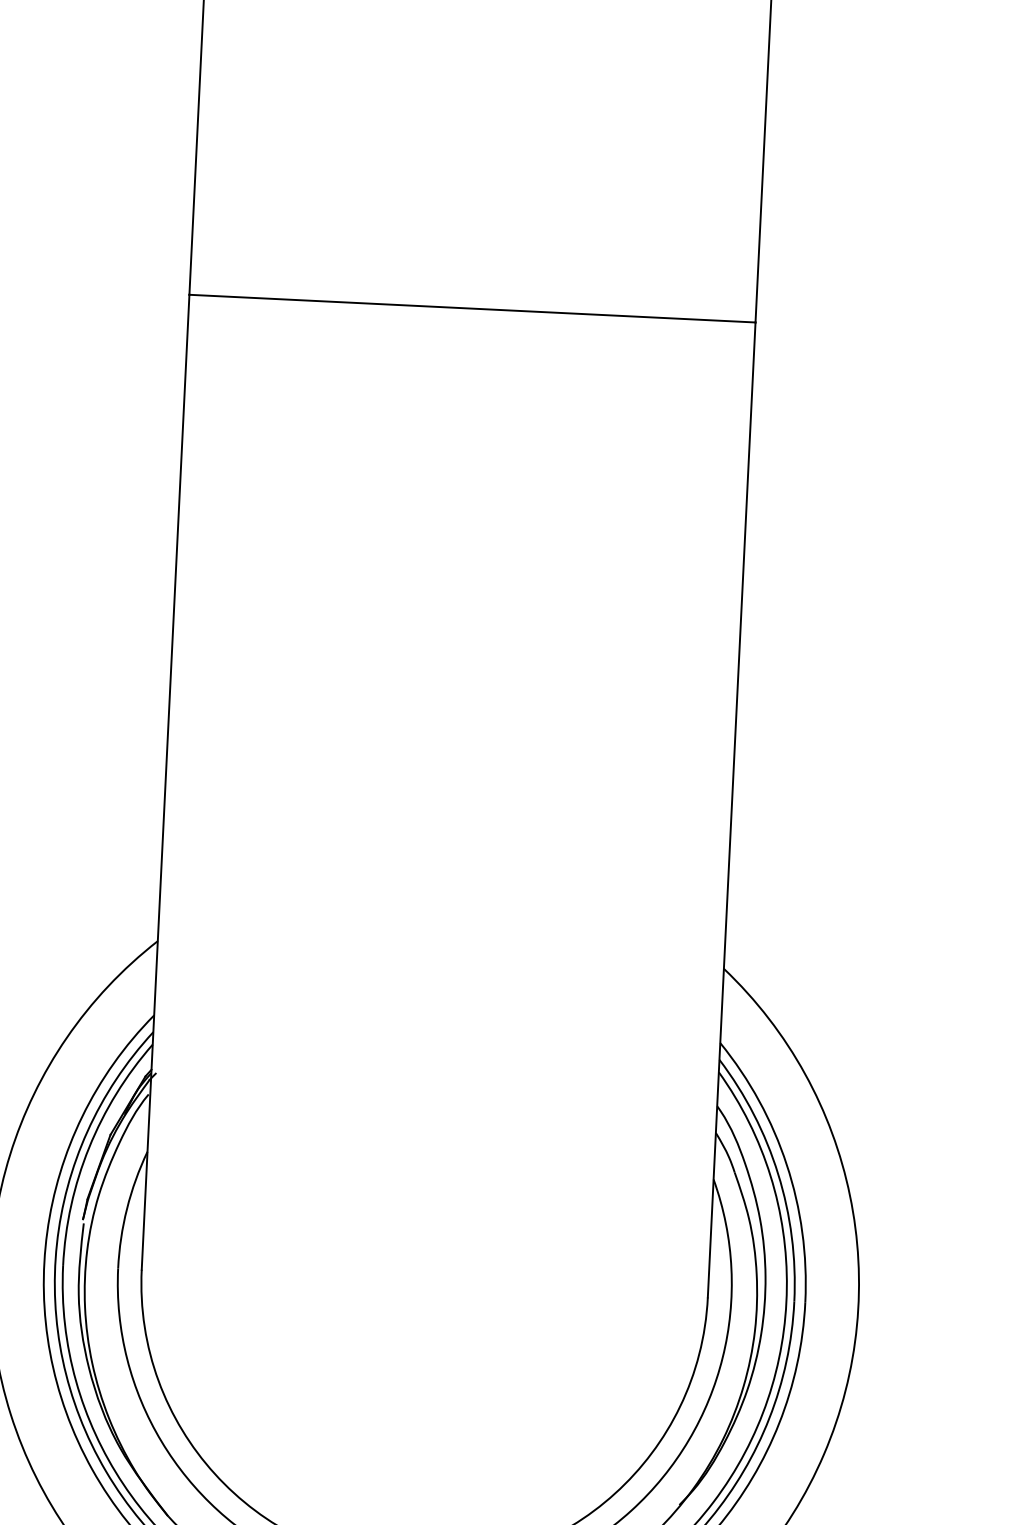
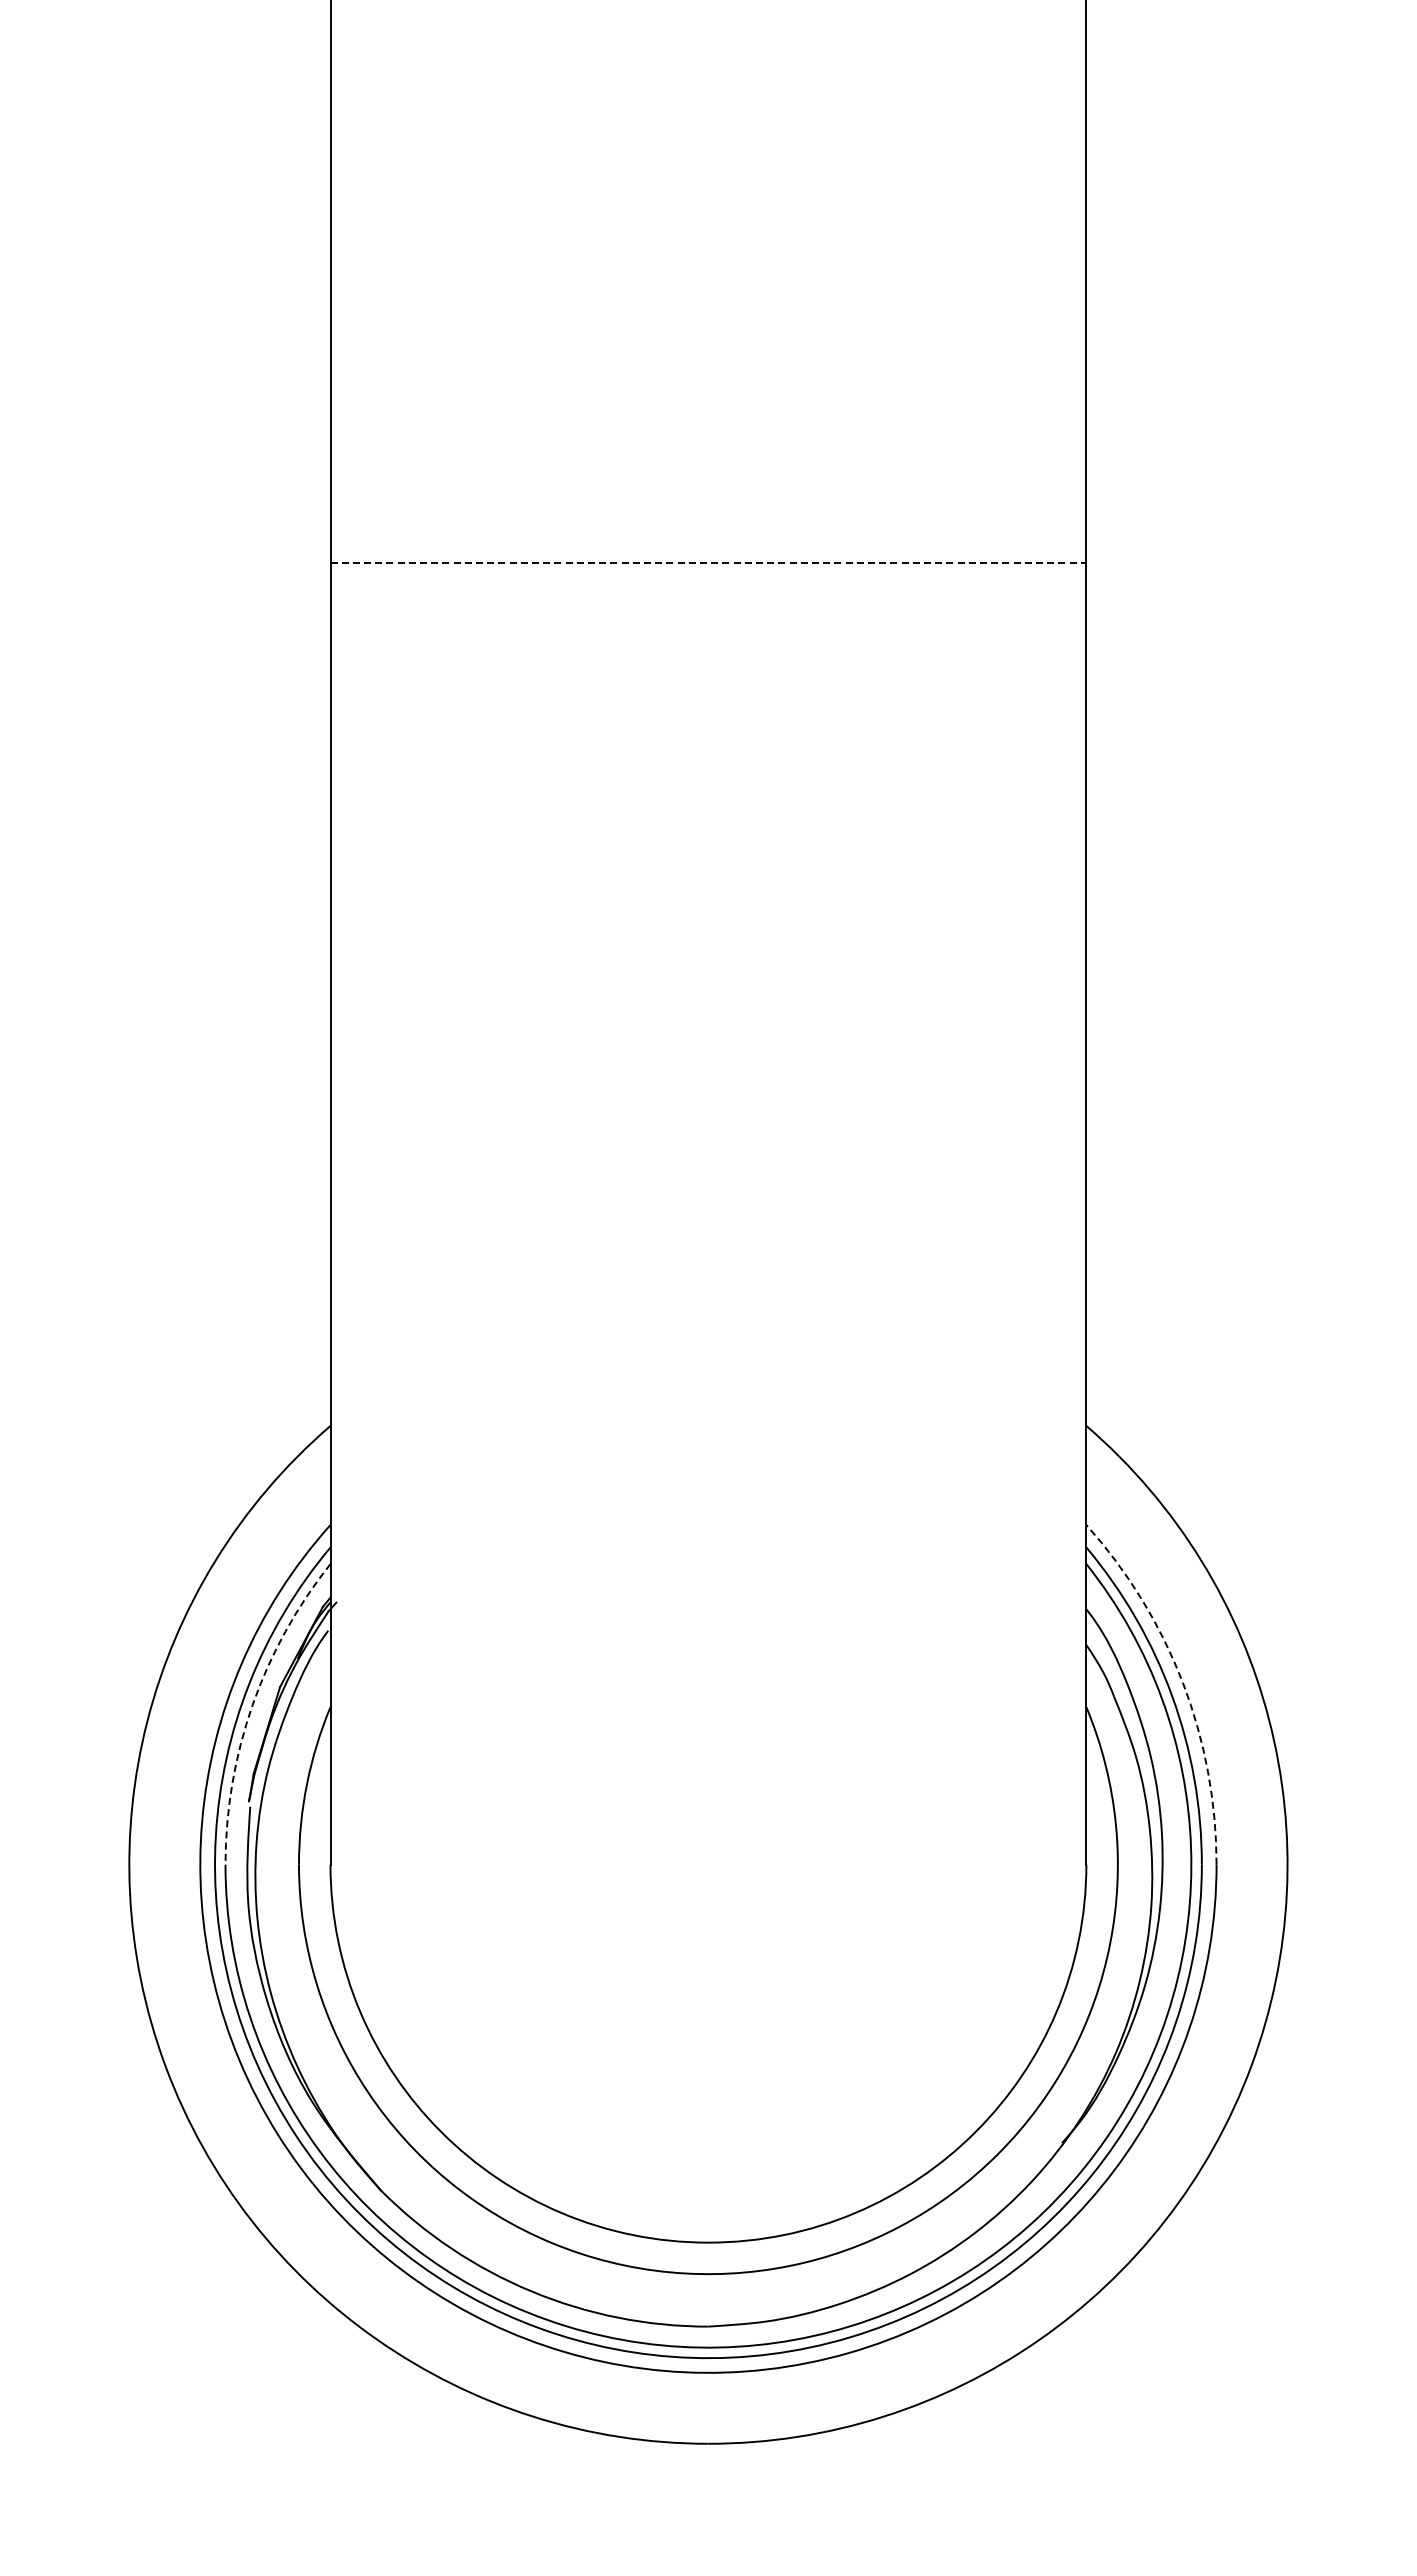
line: (472, 308) -> (708, 562), solid -> dashed
arc: (89, 1147) -> (252, 1705), solid -> dashed
arc: (786, 1164) -> (1182, 1682), solid -> dashed

